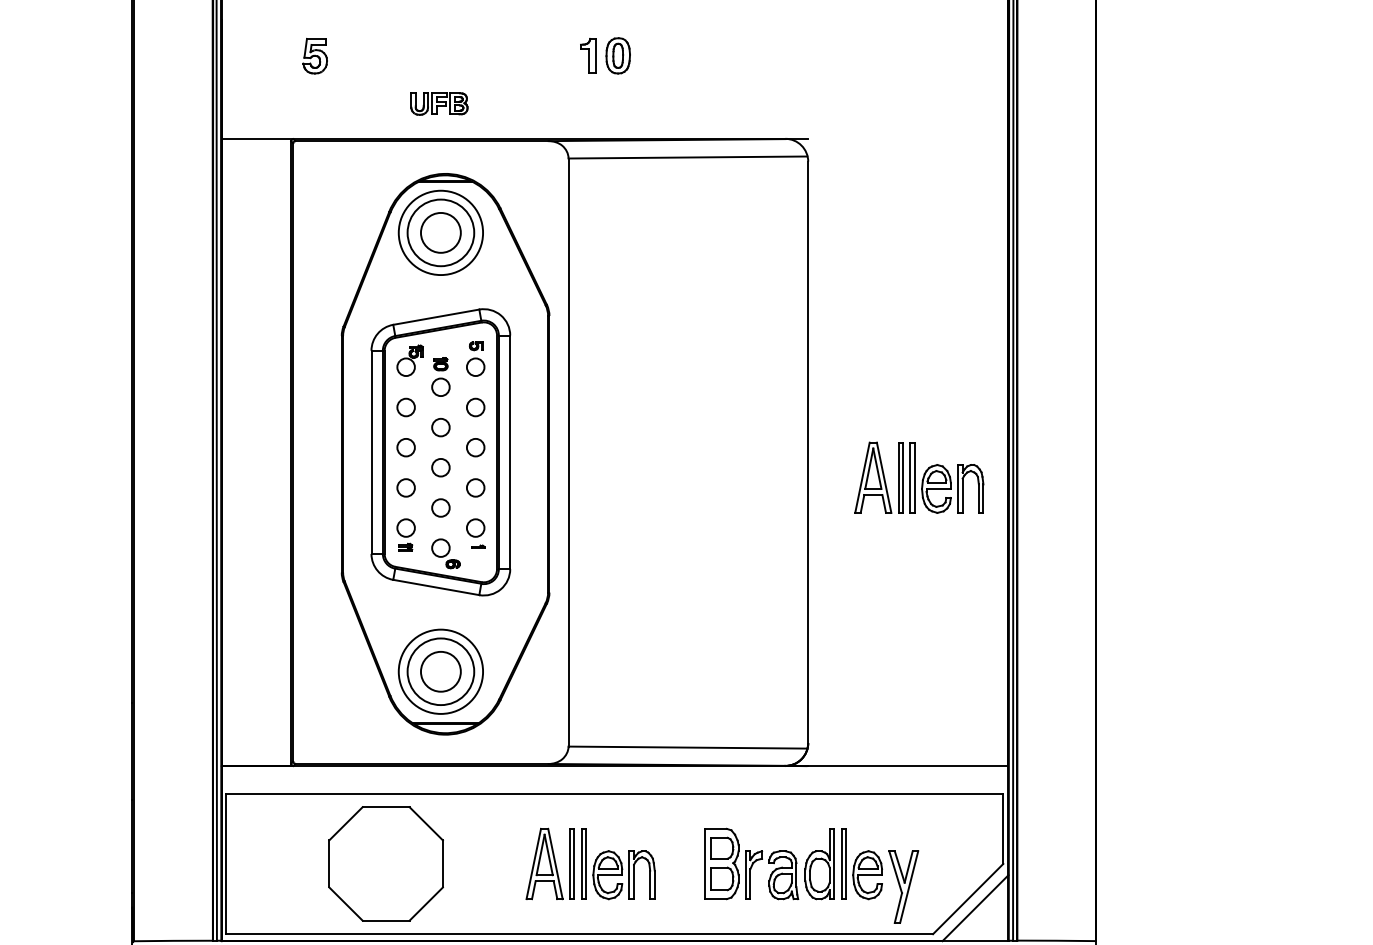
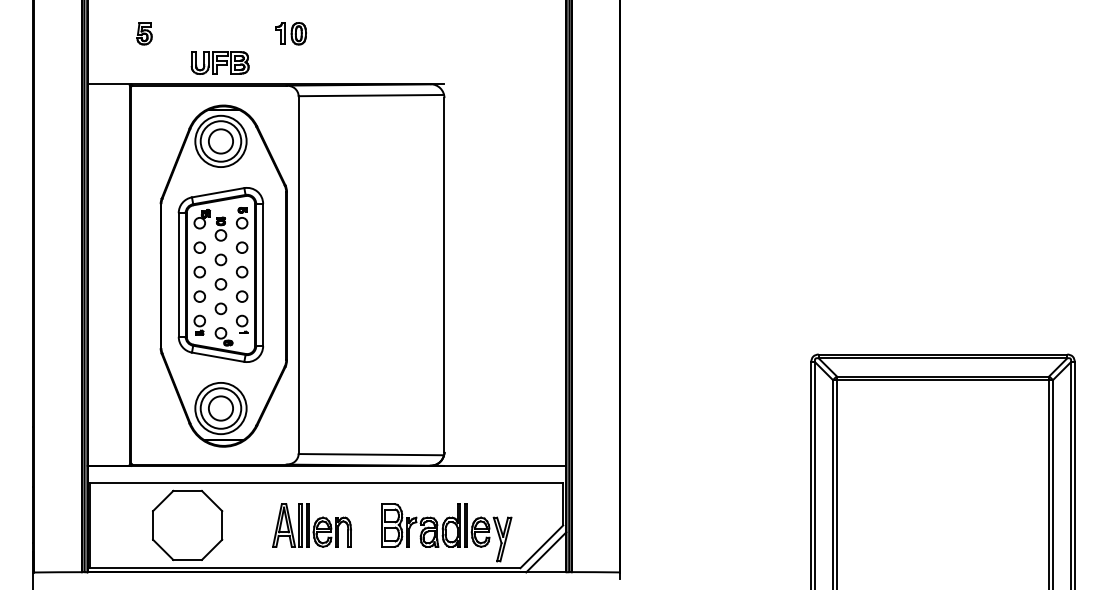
part: (604, 55) -> (290, 33), moved
part: (438, 103) -> (219, 62), size x1.67
part: (918, 477) -> (511, 290), removed

